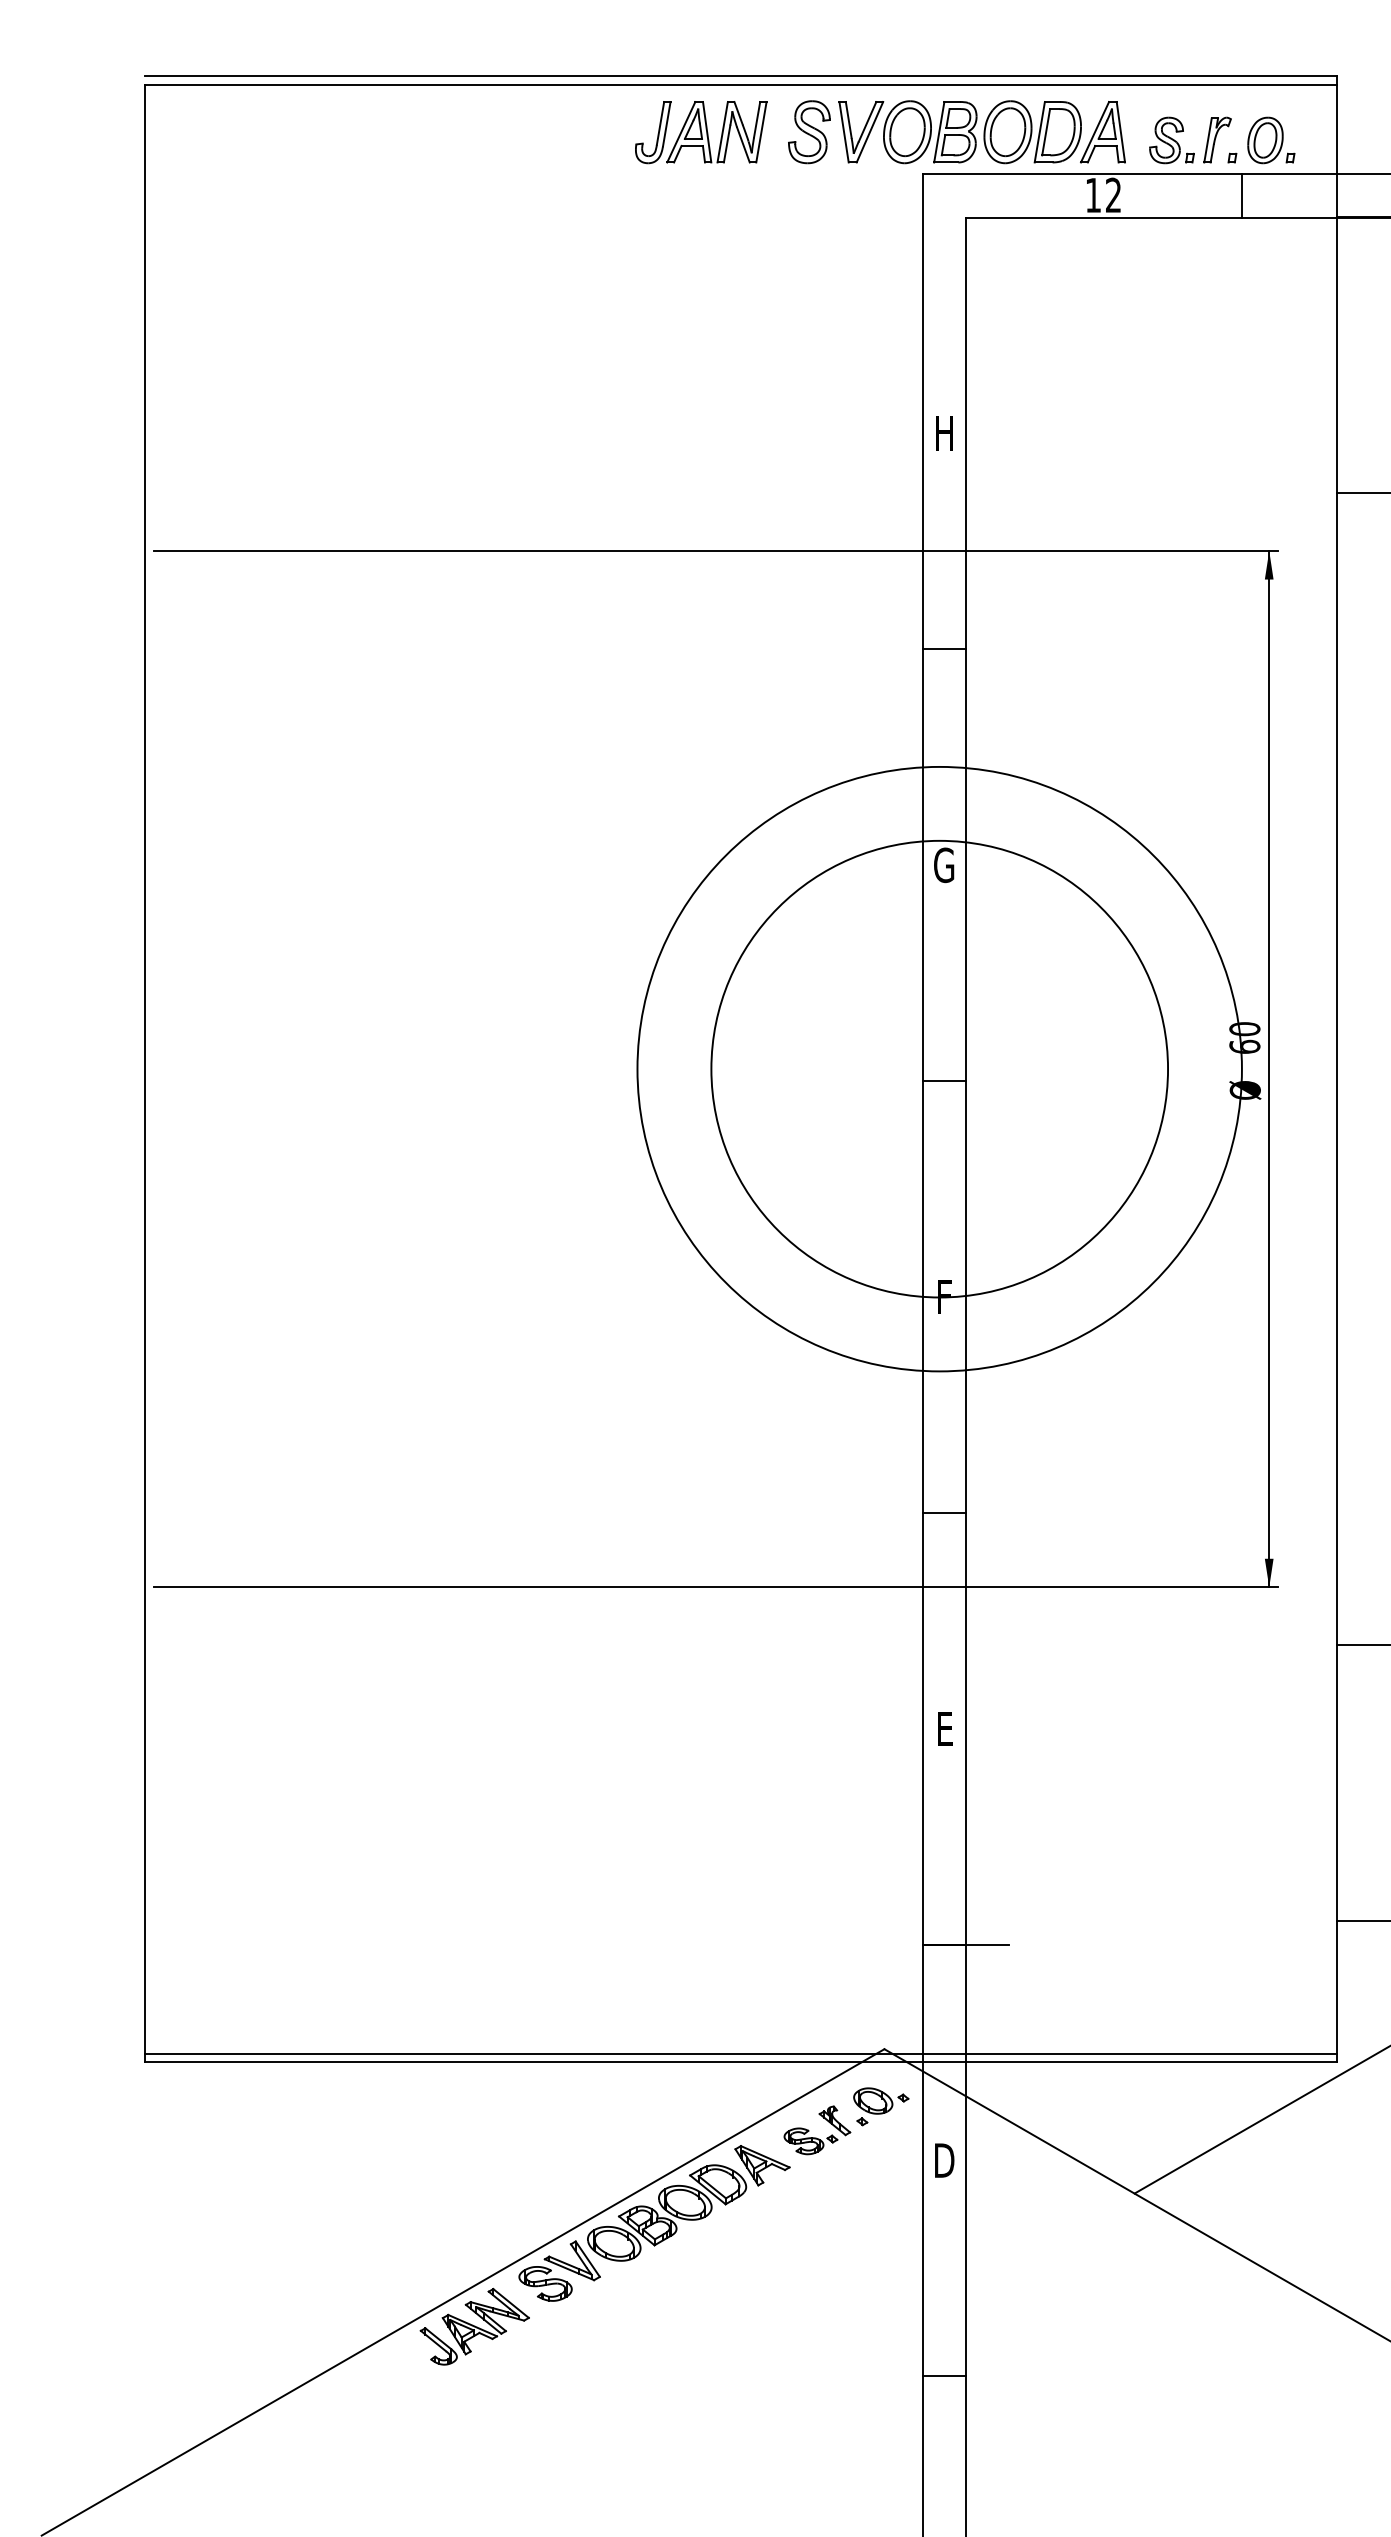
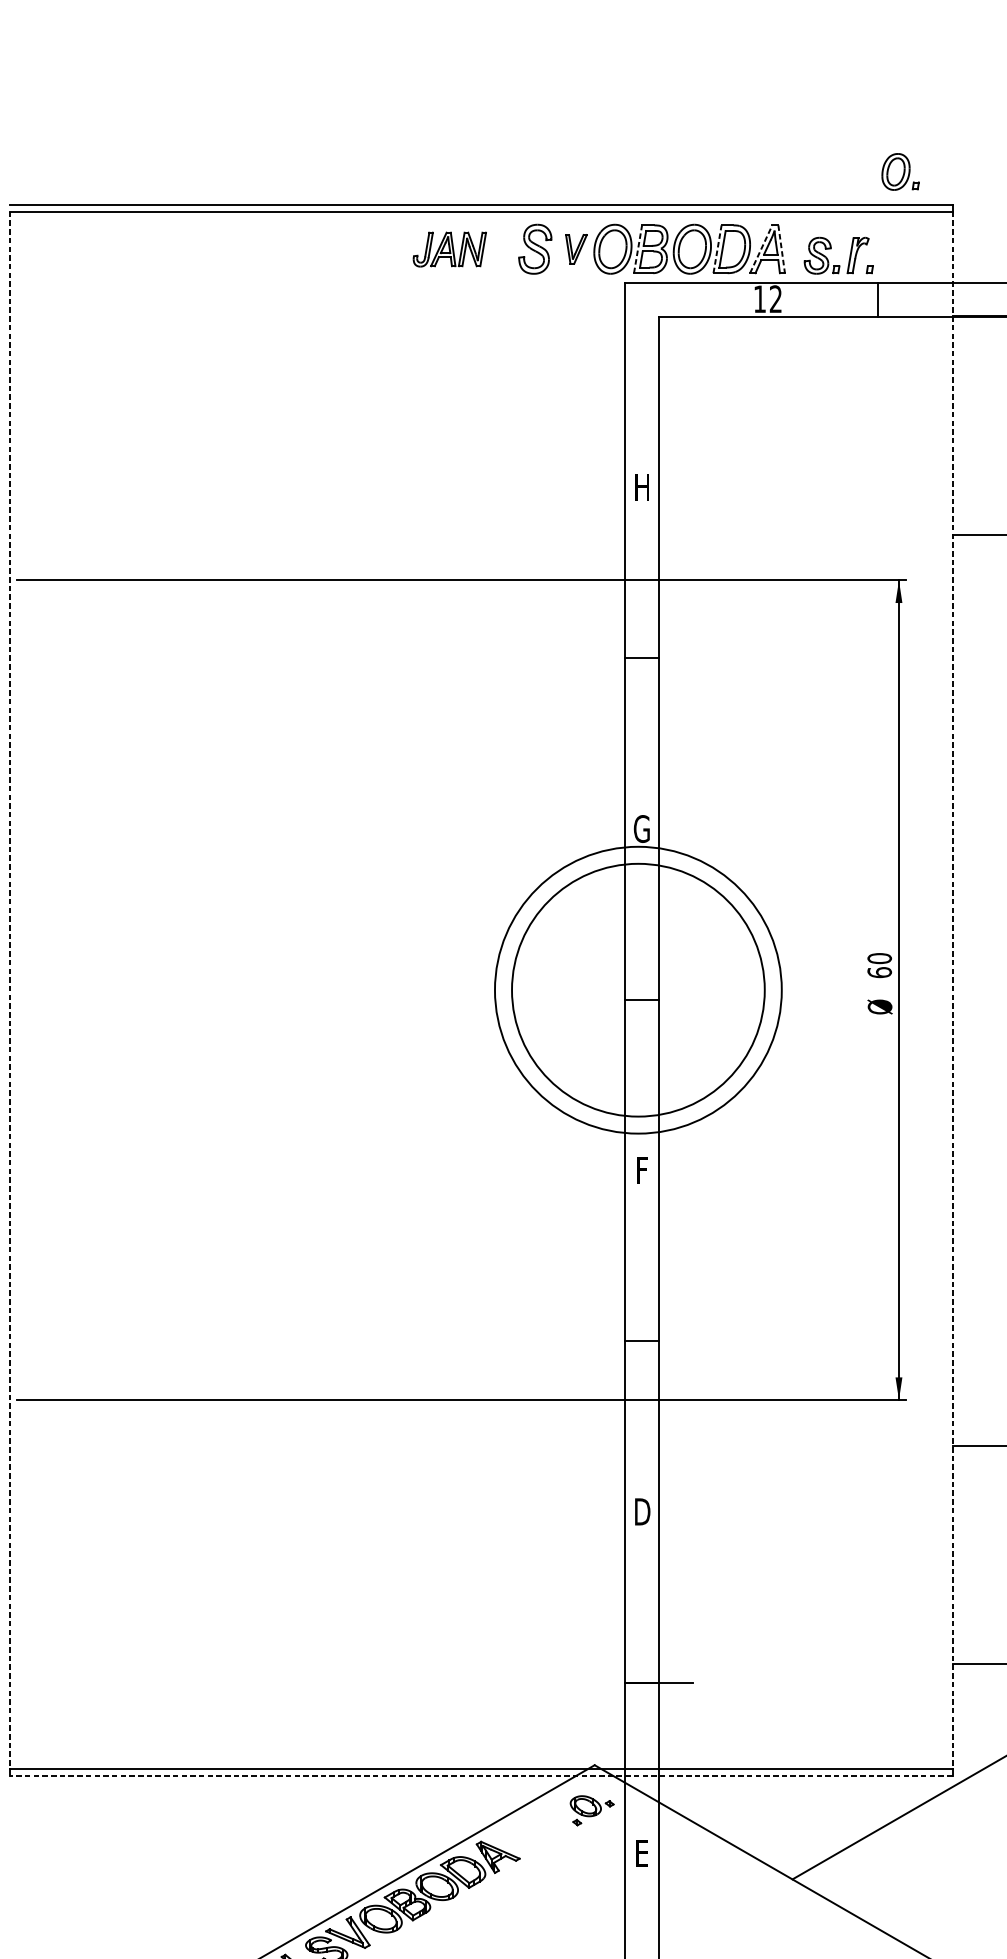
line: (1095, 131) -> (761, 248), solid -> dashed
part: (701, 132) -> (450, 249), size x0.7
part: (861, 132) -> (576, 249), size x0.6
line: (939, 132) -> (638, 249), solid -> dashed
line: (1039, 132) -> (717, 249), solid -> dashed
line: (1120, 132) -> (781, 249), solid -> dashed
part: (1271, 140) -> (900, 172), moved
circle: (939, 1068) -> (638, 989), size x0.6
circle: (939, 1068) -> (638, 989), size x0.7
line: (145, 1069) -> (10, 990), solid -> dashed
line: (1336, 1069) -> (952, 990), solid -> dashed
text: (944, 1728) -> (642, 1511), E -> D
line: (741, 2062) -> (481, 1775), solid -> dashed
part: (816, 2137) -> (540, 1835), removed
text: (944, 2160) -> (642, 1853), D -> E

